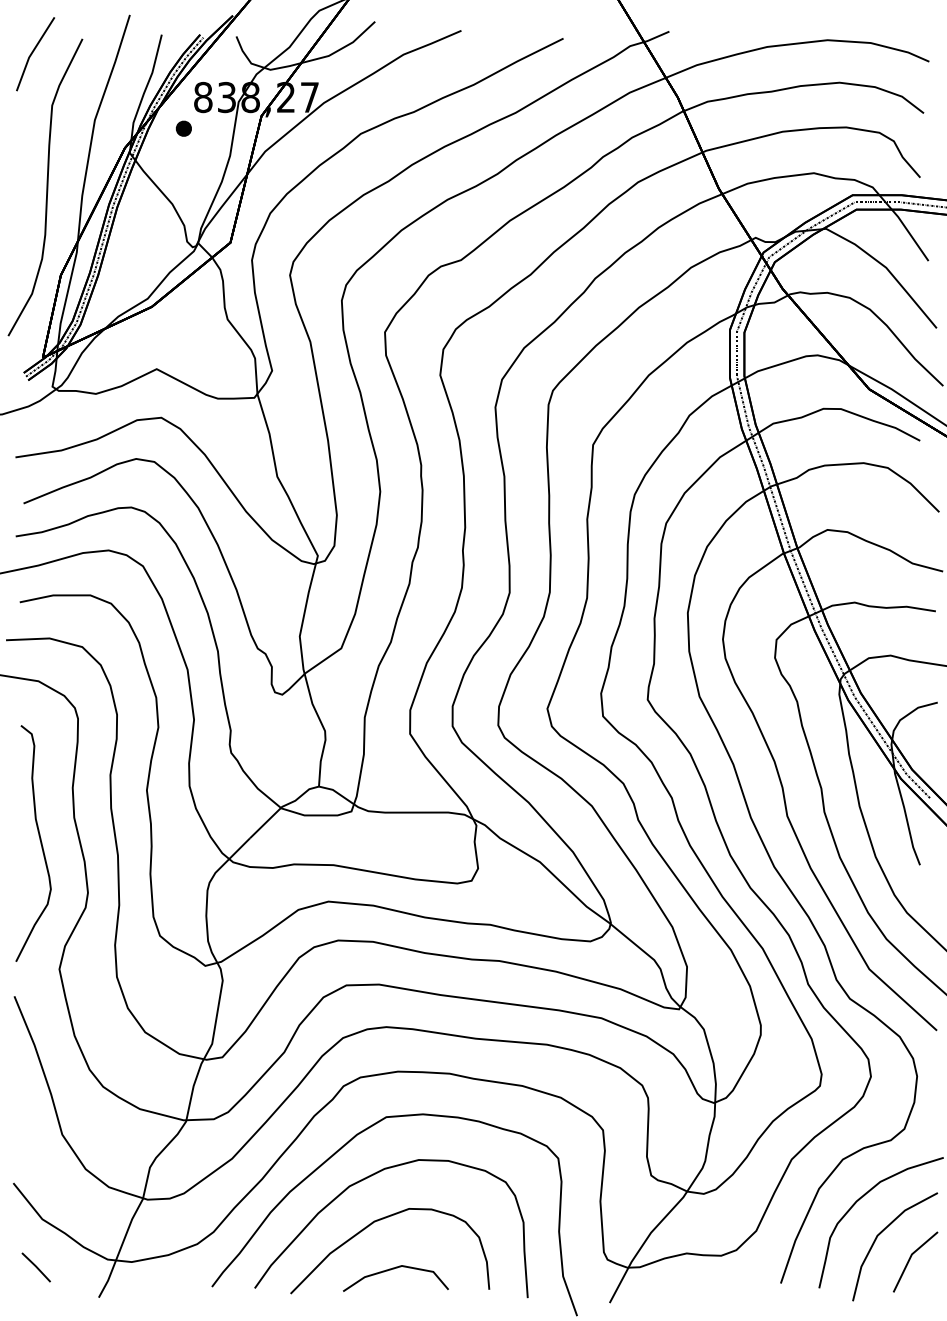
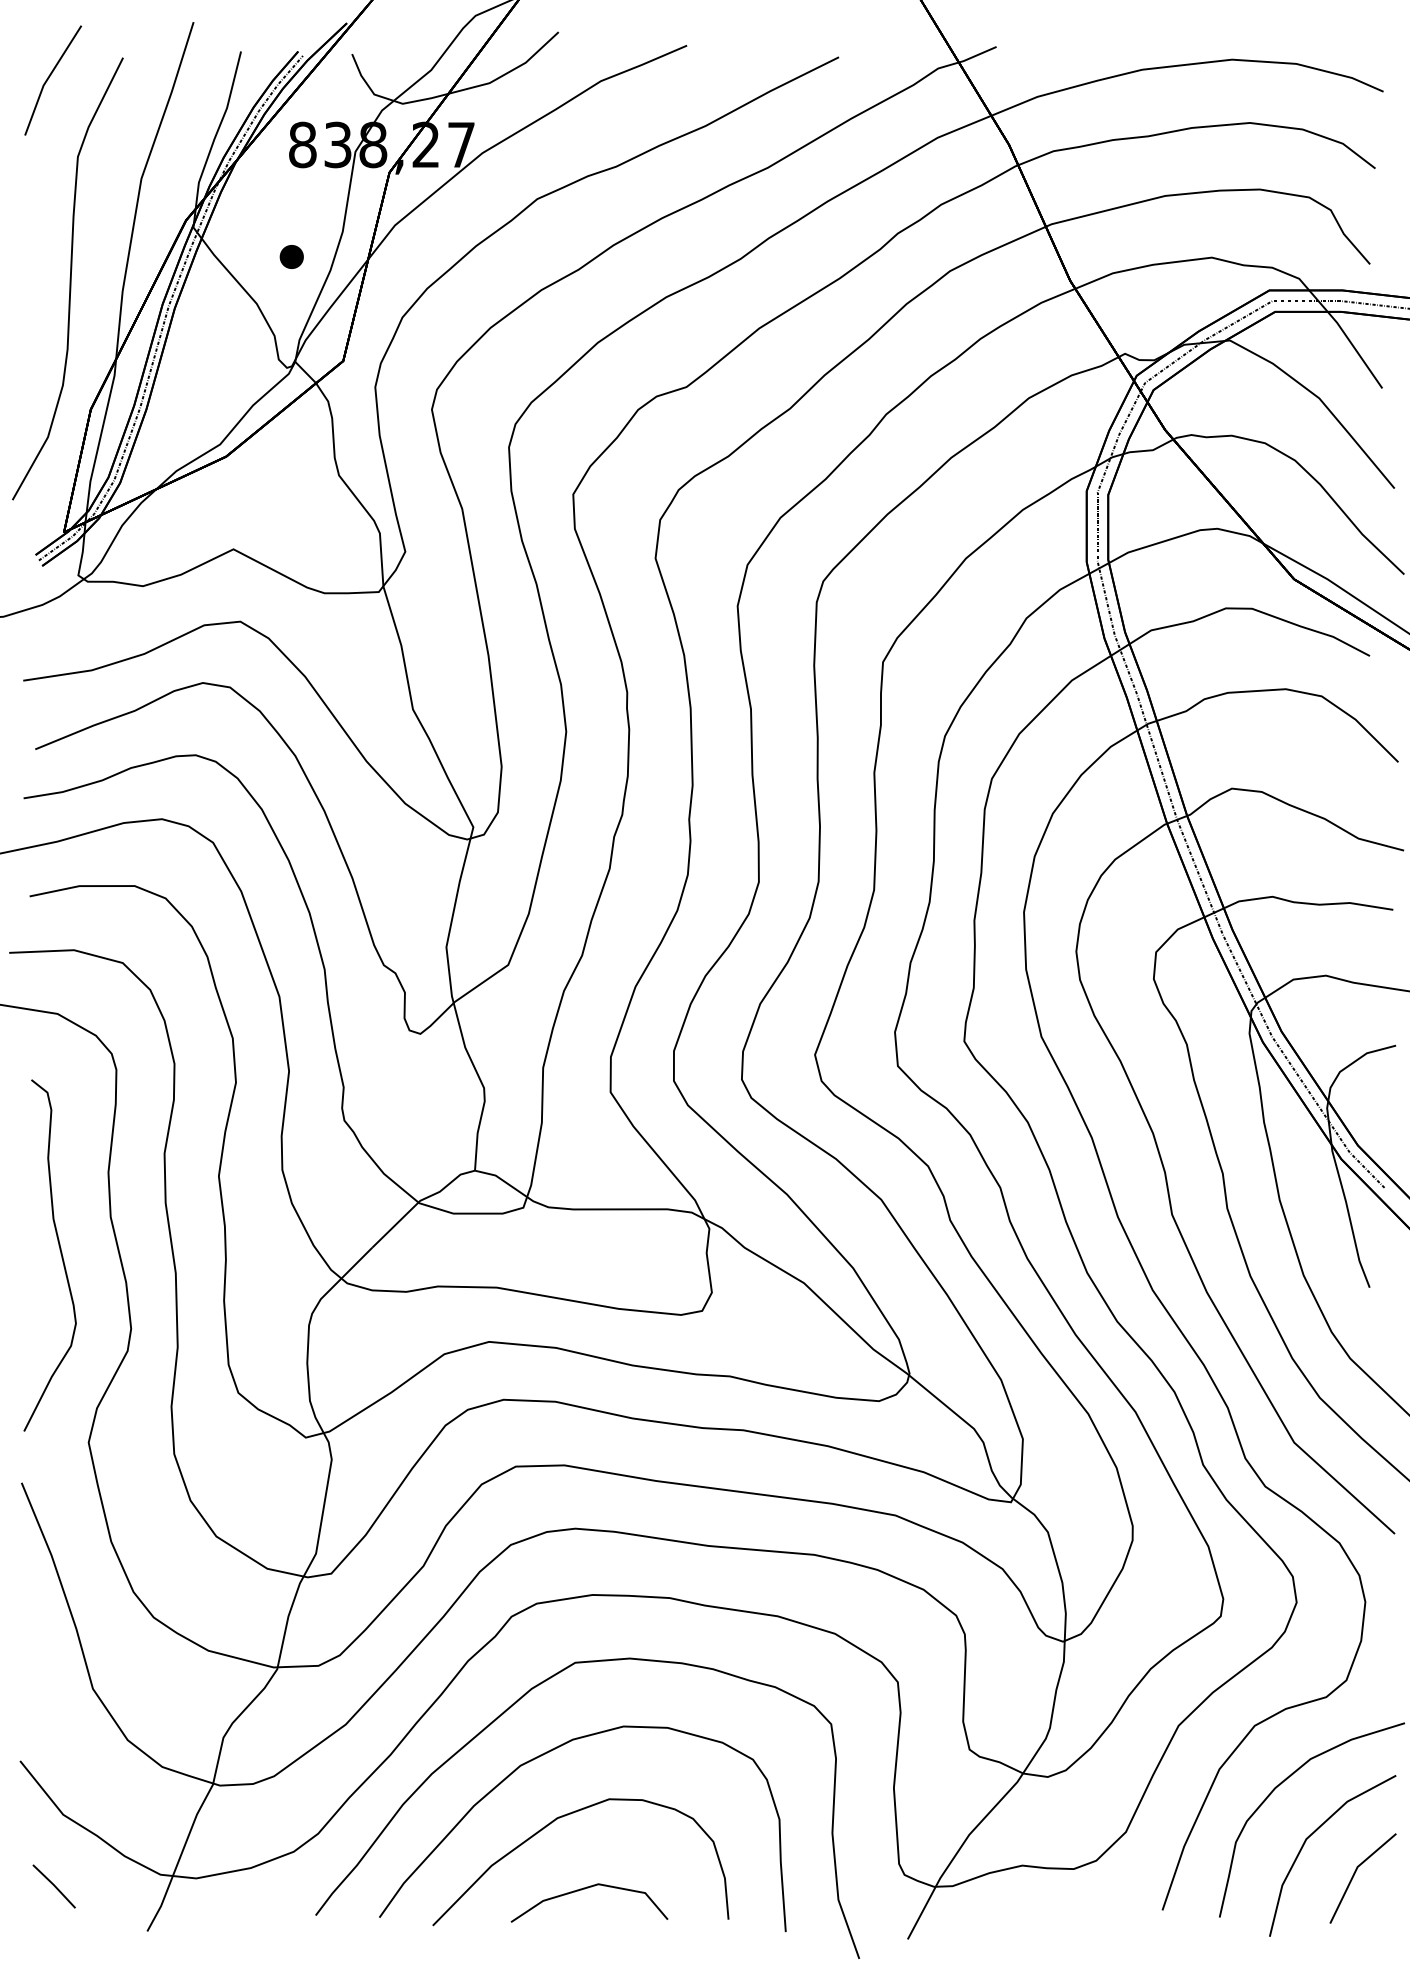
part: (183, 128) -> (291, 256), moved

